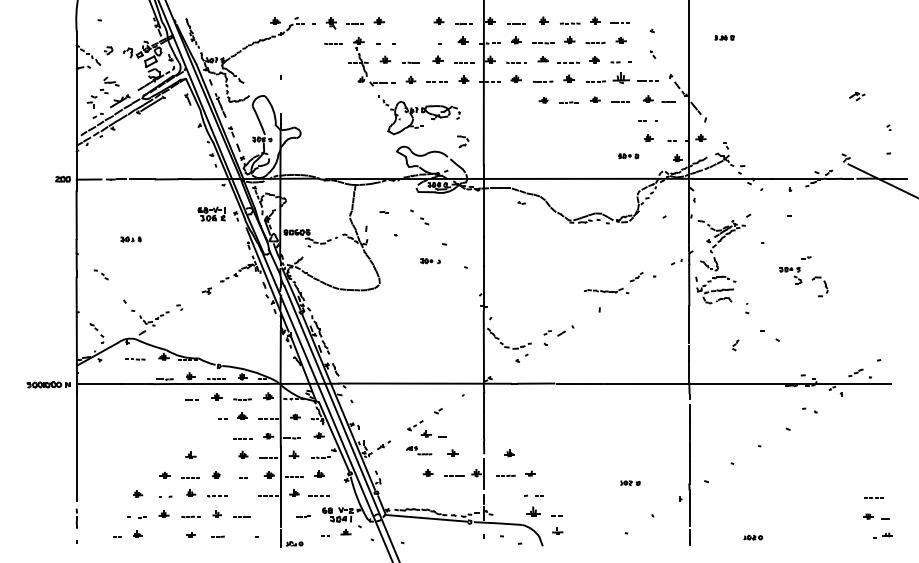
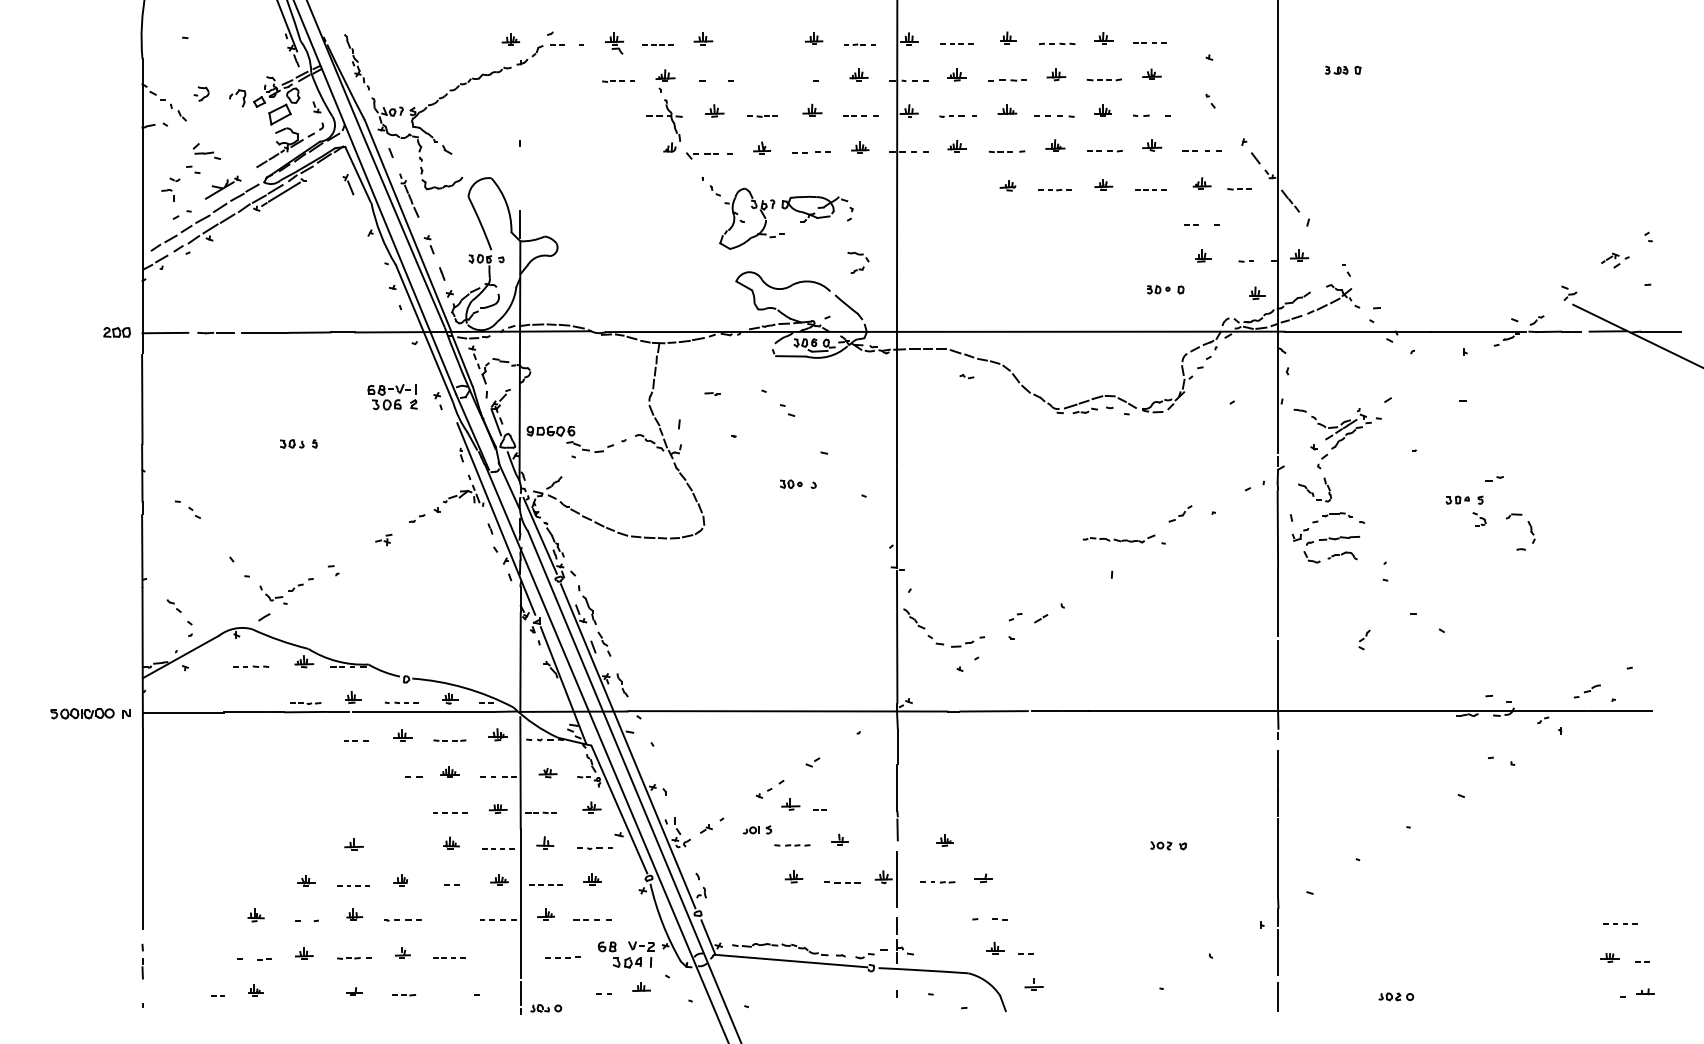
part: (621, 78) -> (1152, 145), size x0.62
part: (857, 96) -> (1615, 260), moved
part: (130, 239) -> (297, 444), moved
part: (418, 450) -> (775, 835), size x1.43
part: (630, 483) -> (1168, 846), moved
part: (544, 510) -> (1009, 946), size x0.71
part: (303, 516) -> (562, 957), size x1.43

